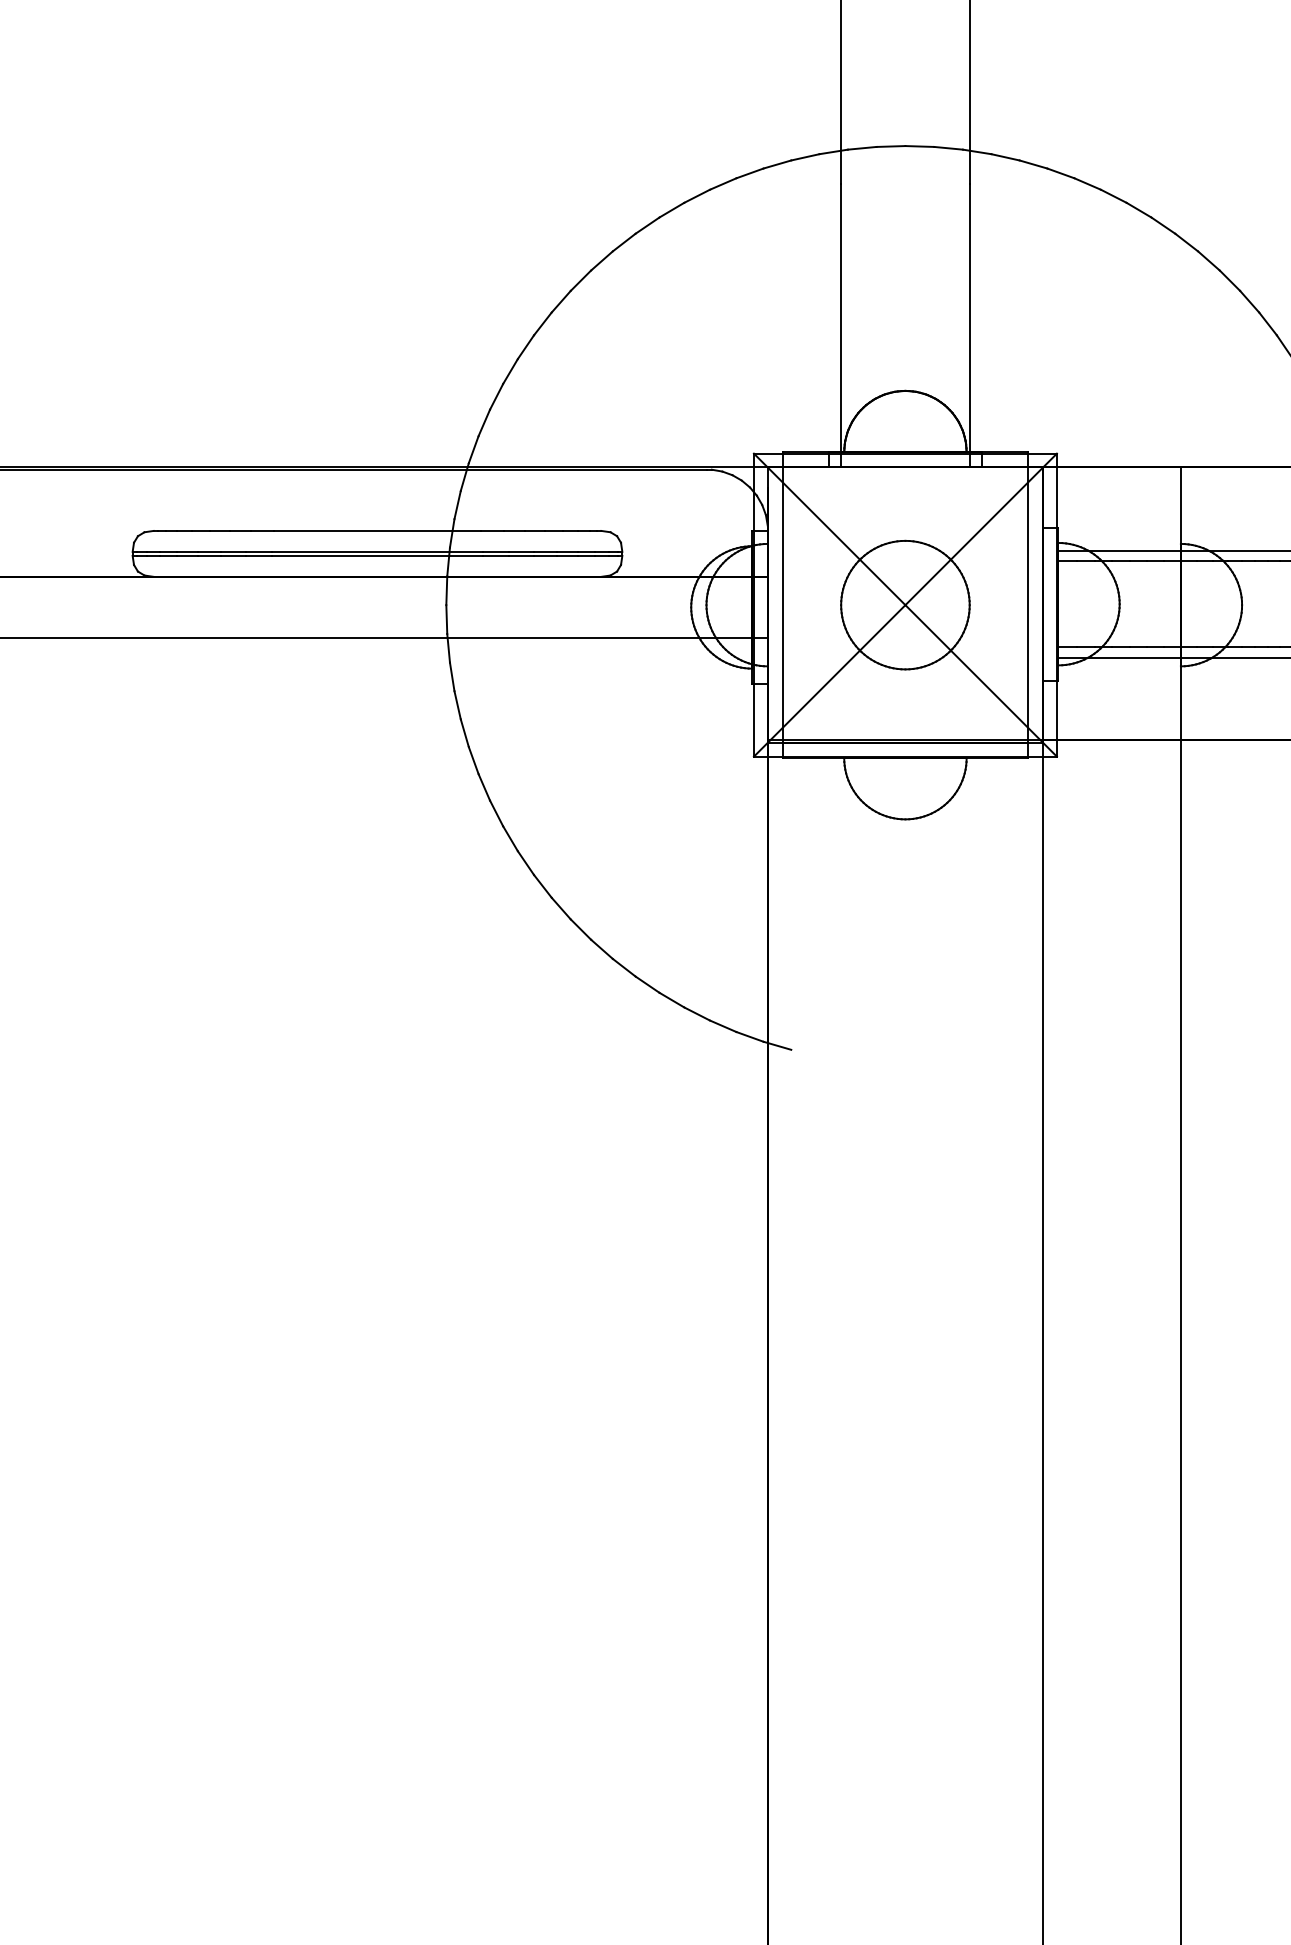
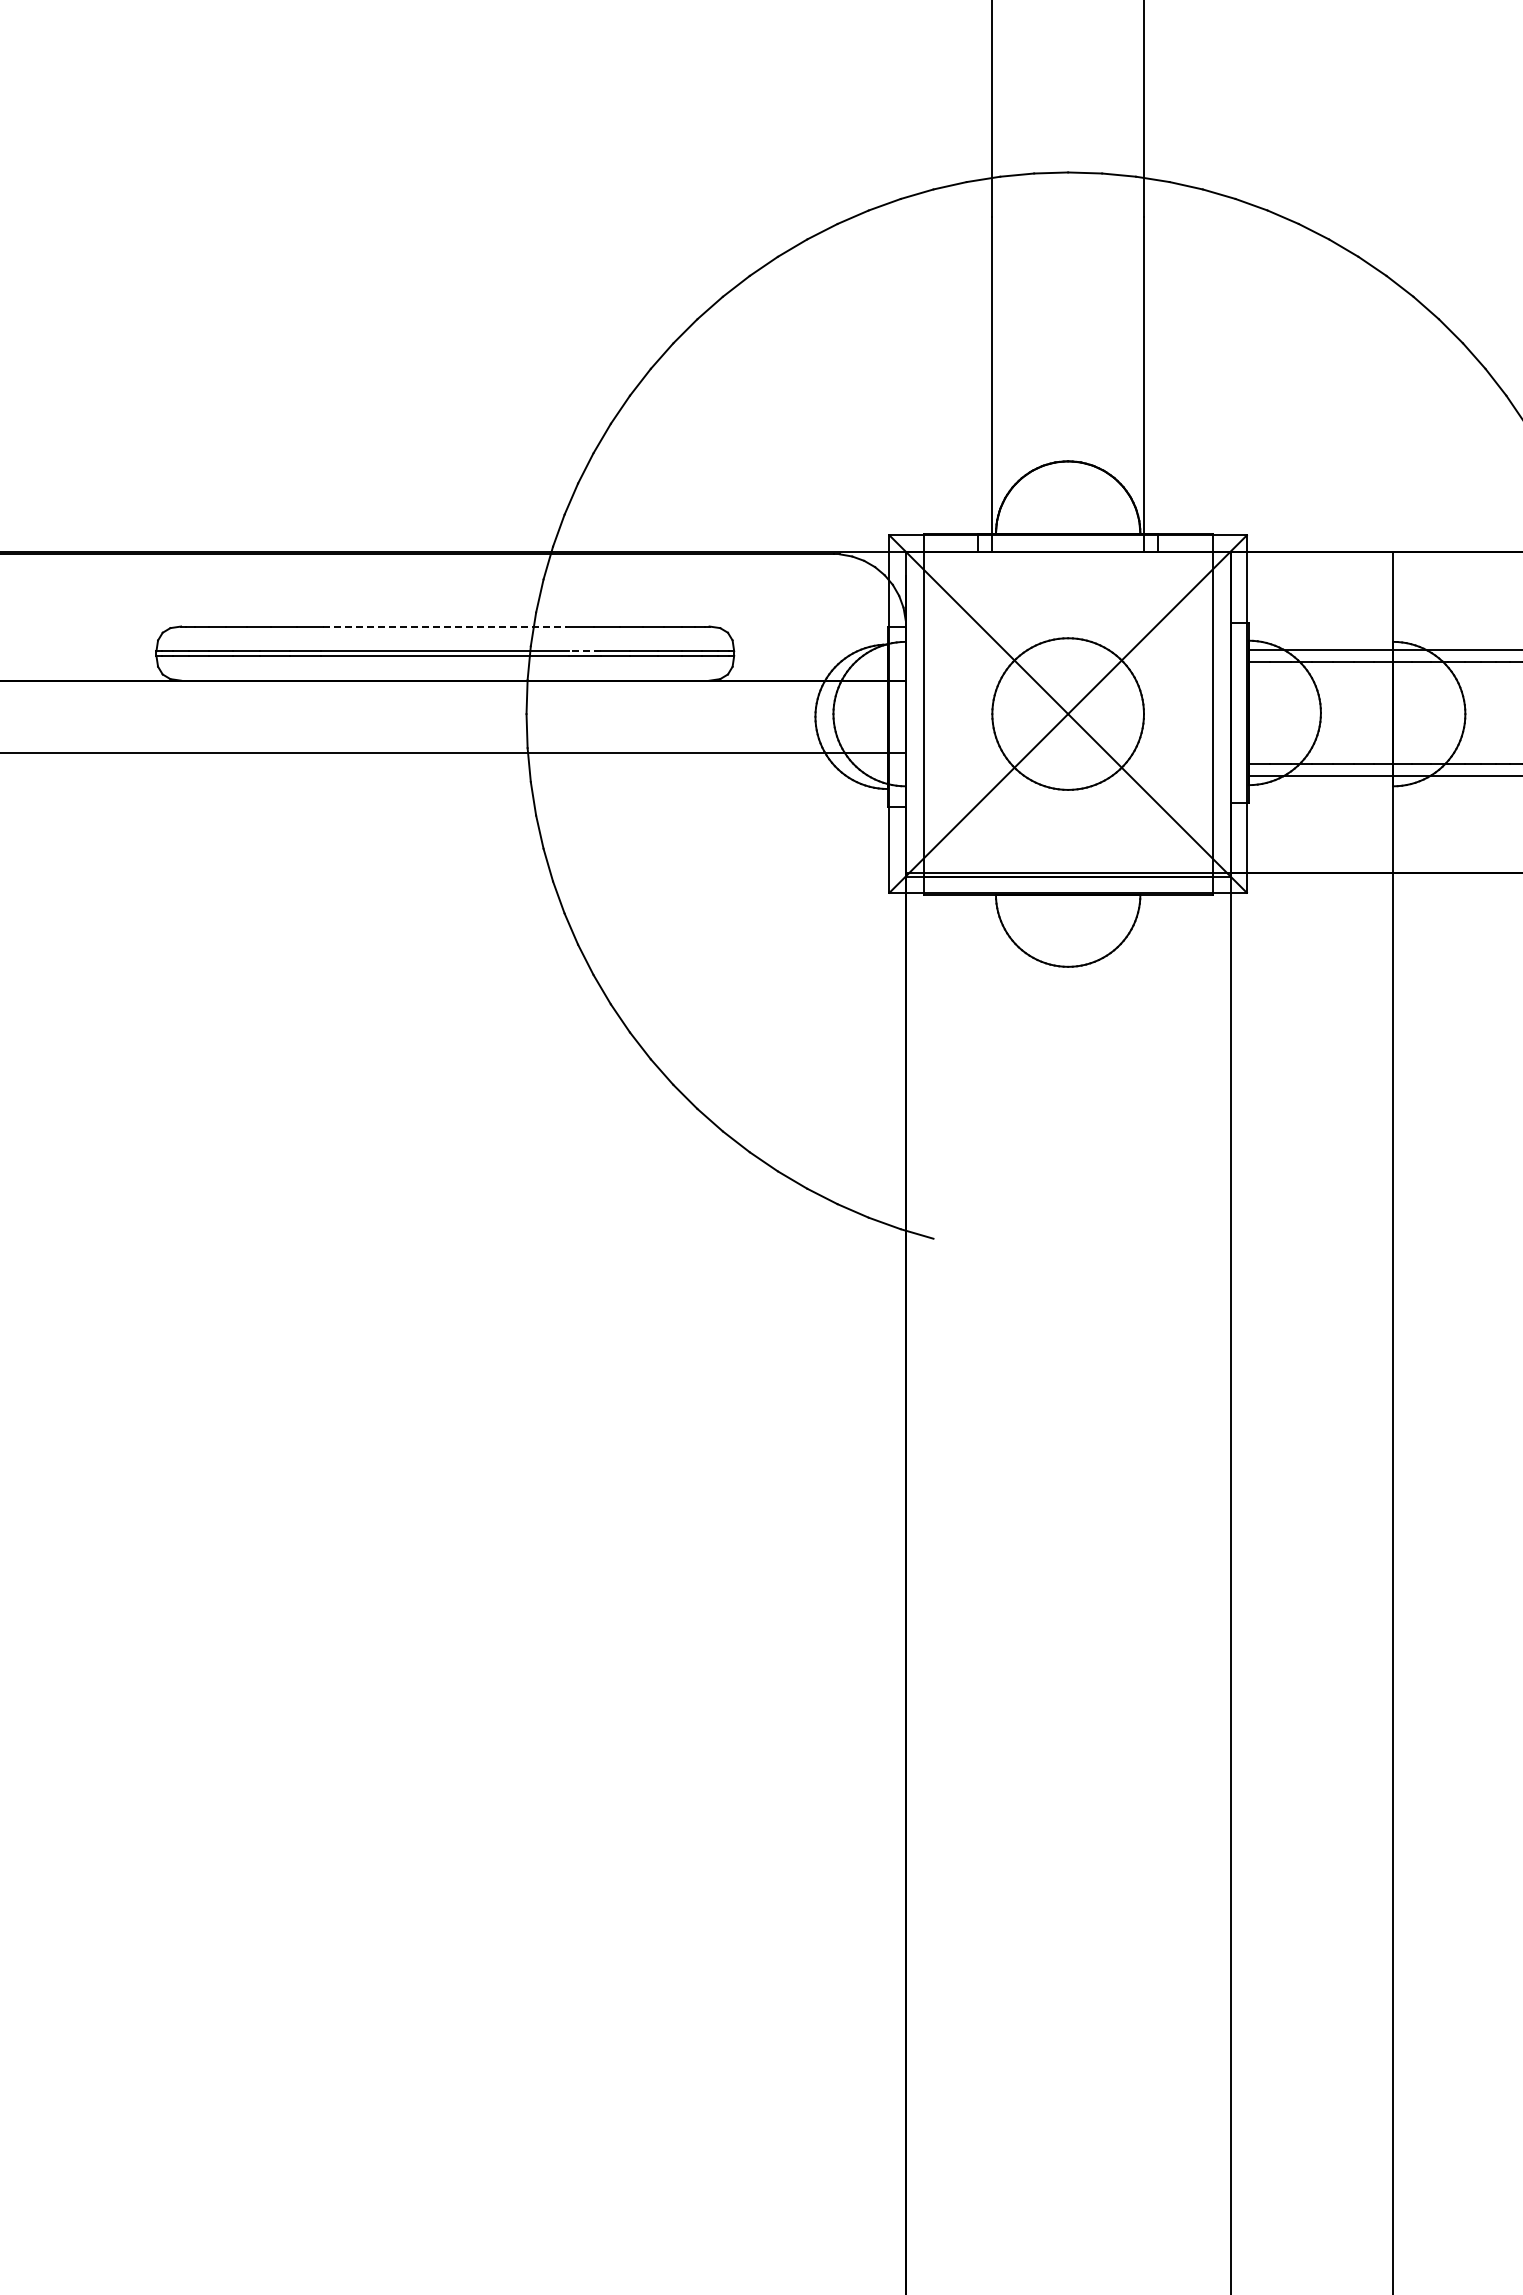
line: (377, 530) -> (445, 626), solid -> dashed
line: (496, 552) -> (585, 651), solid -> dashed

